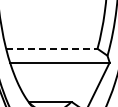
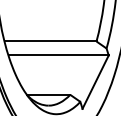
line: (51, 48) -> (50, 41), dashed -> solid

